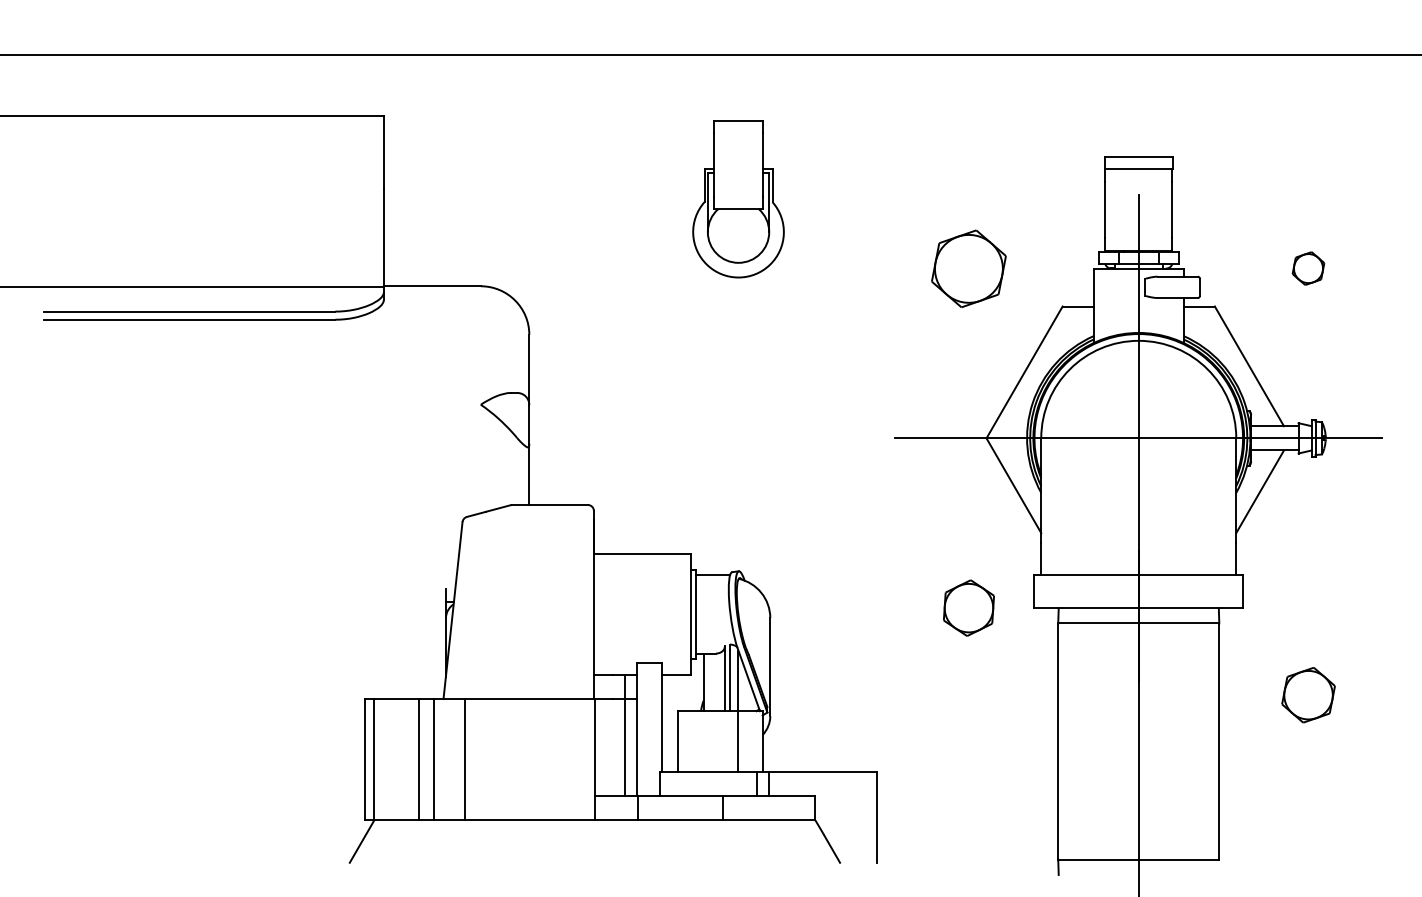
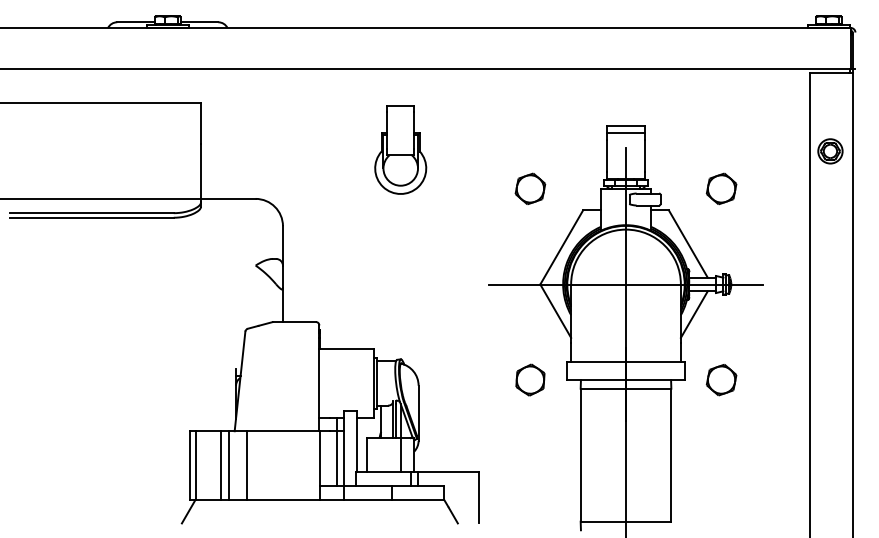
part: (969, 267) -> (530, 188), size x0.71
part: (1308, 267) -> (721, 188), size x1.67
part: (1308, 695) -> (721, 380), moved

